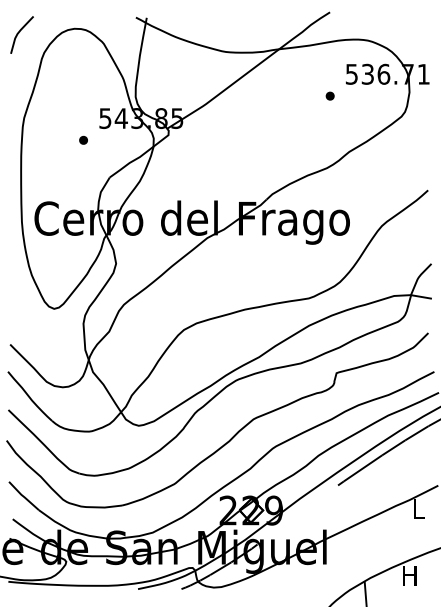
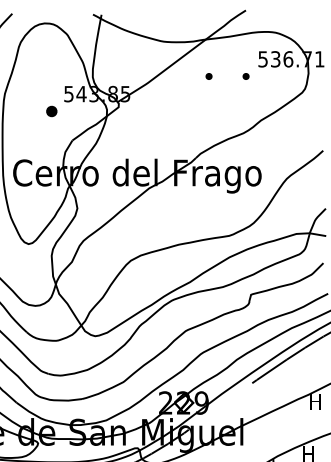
part: (282, 95) -> (208, 75), added
part: (83, 139) -> (51, 110), size x1.6
text: (417, 508) -> (314, 401), L -> H

